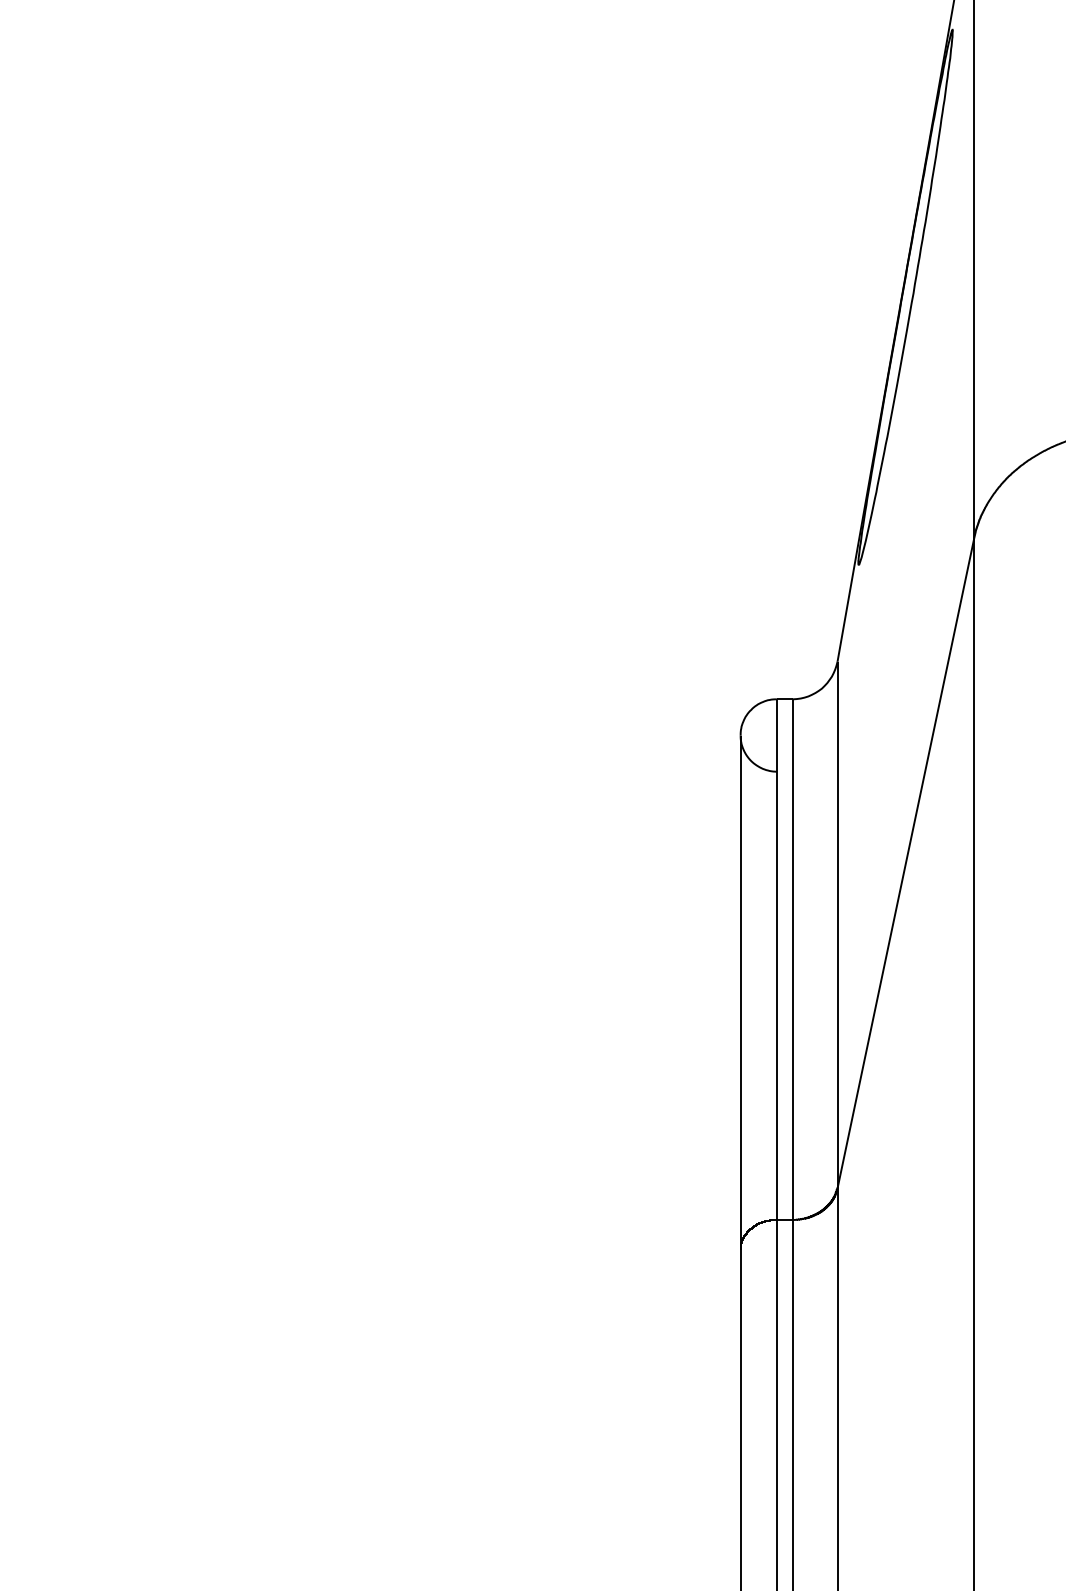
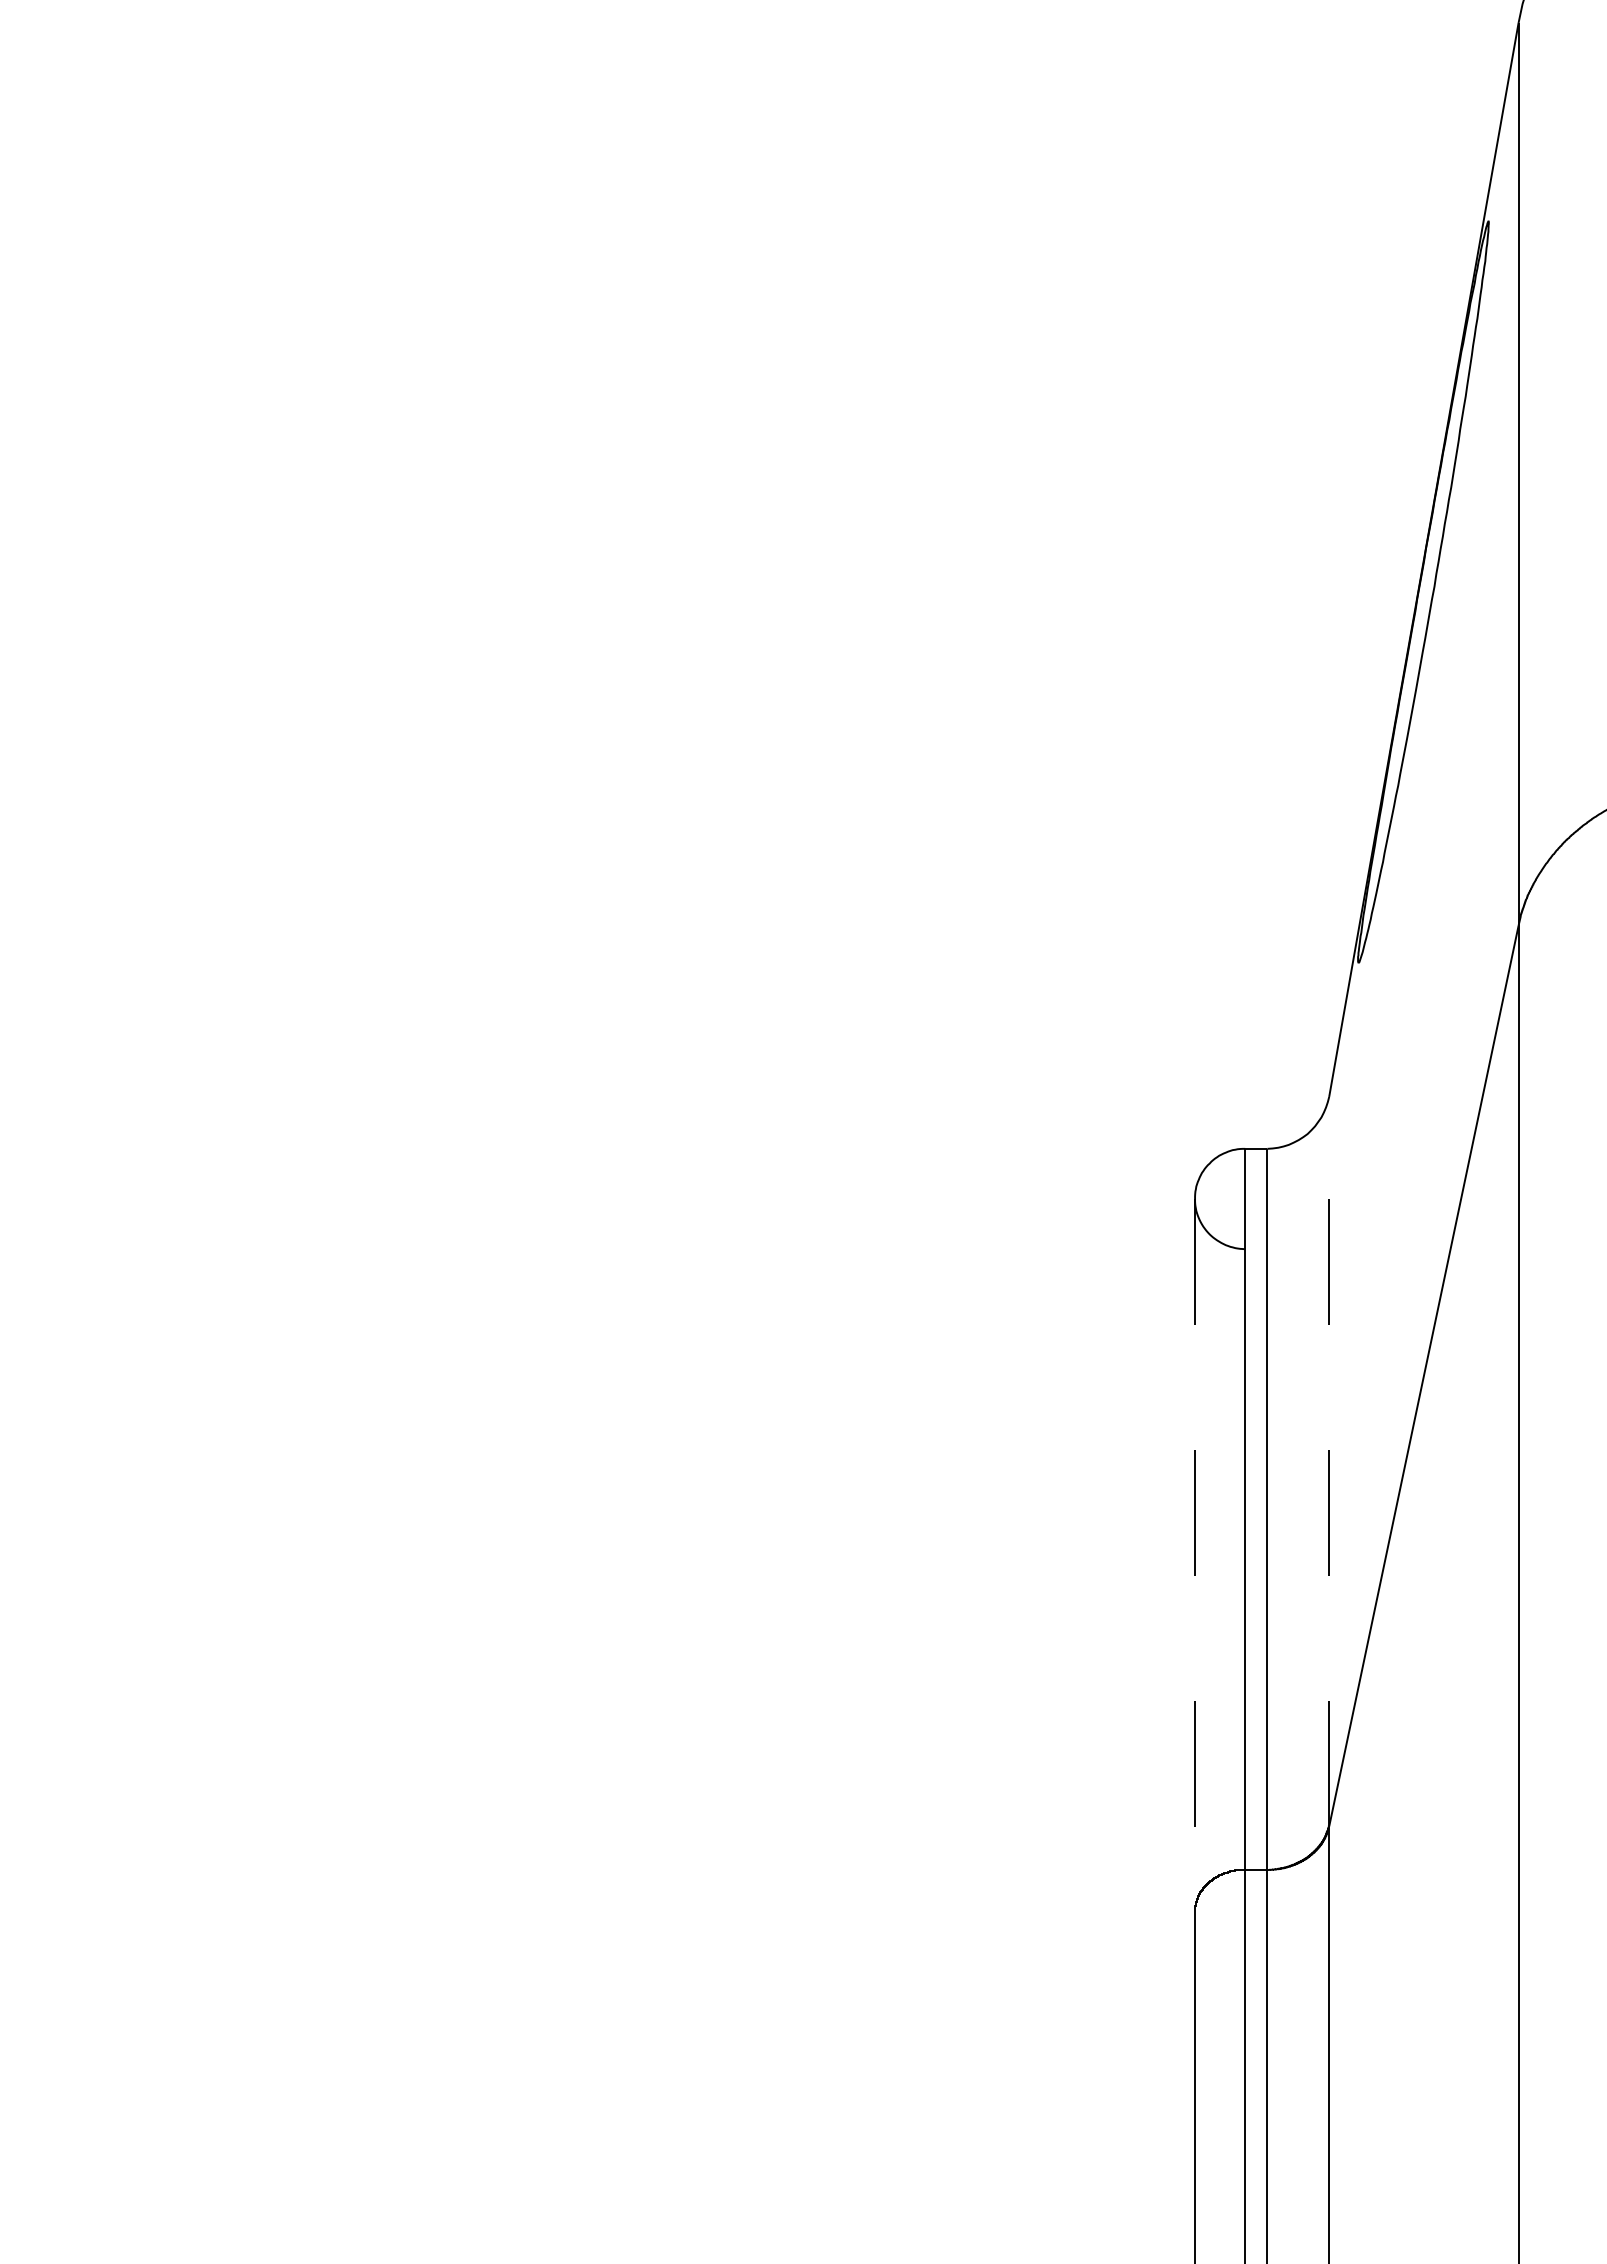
line: (837, 925) -> (1329, 1461), solid -> dashed
line: (740, 992) -> (1195, 1555), solid -> dashed

